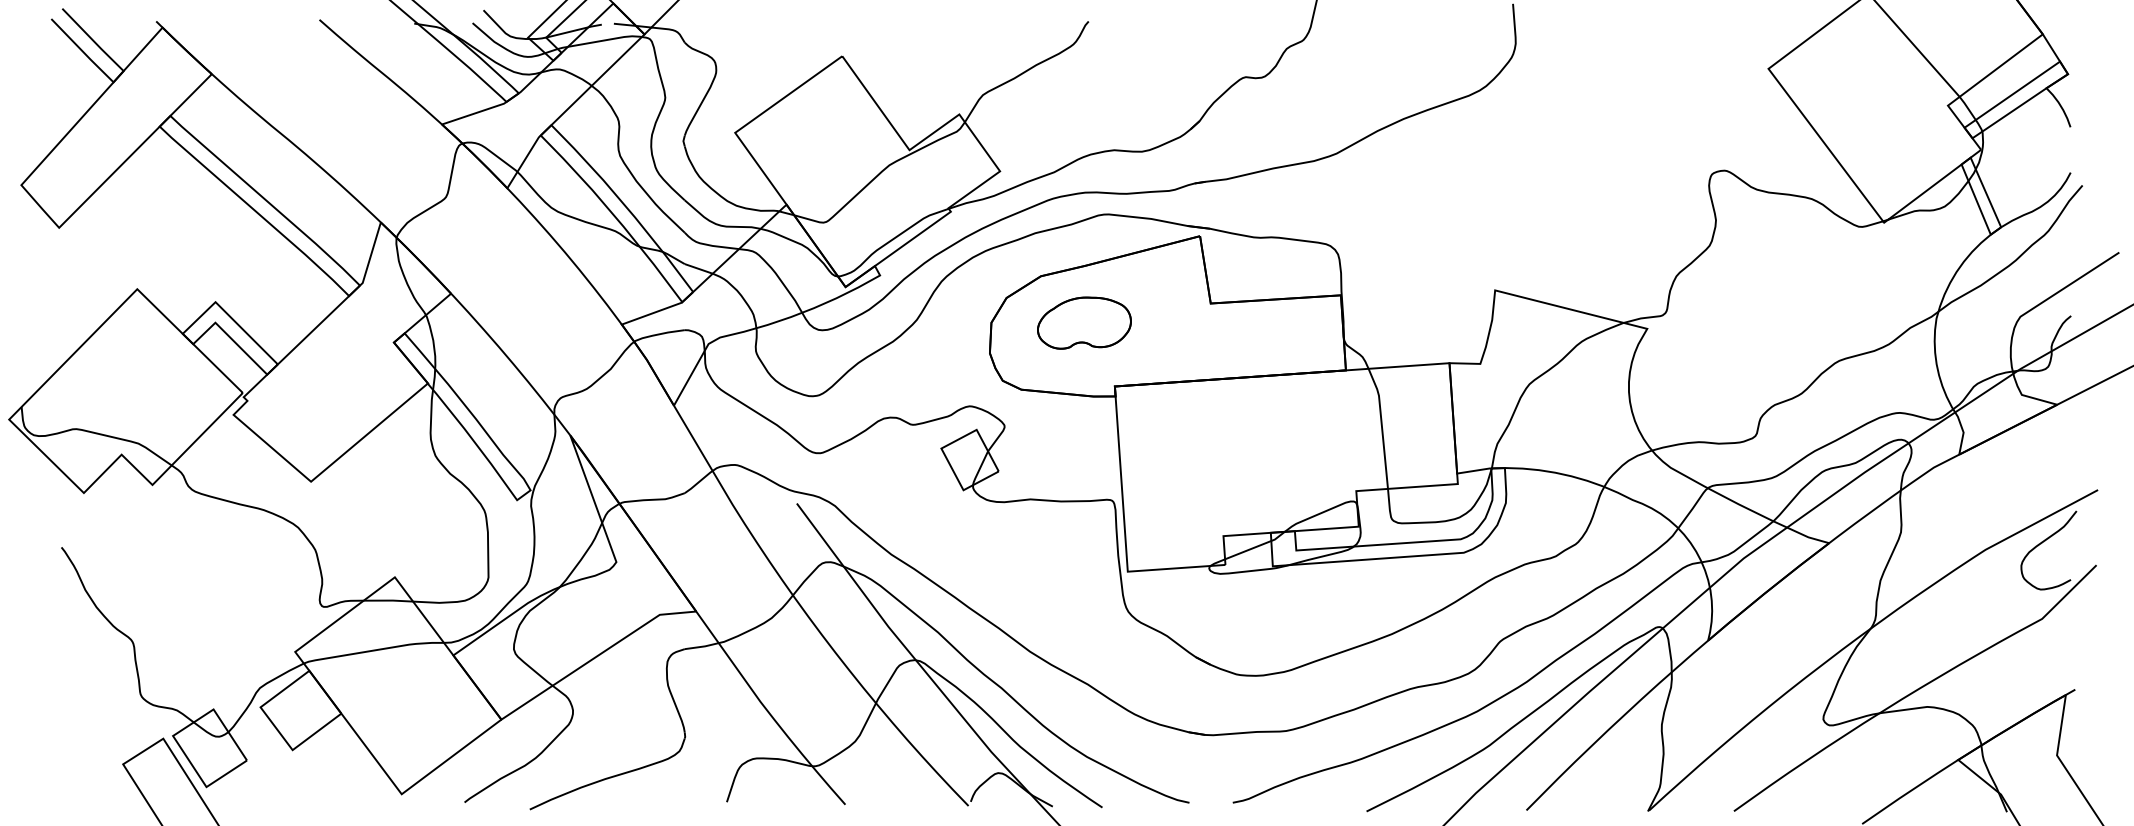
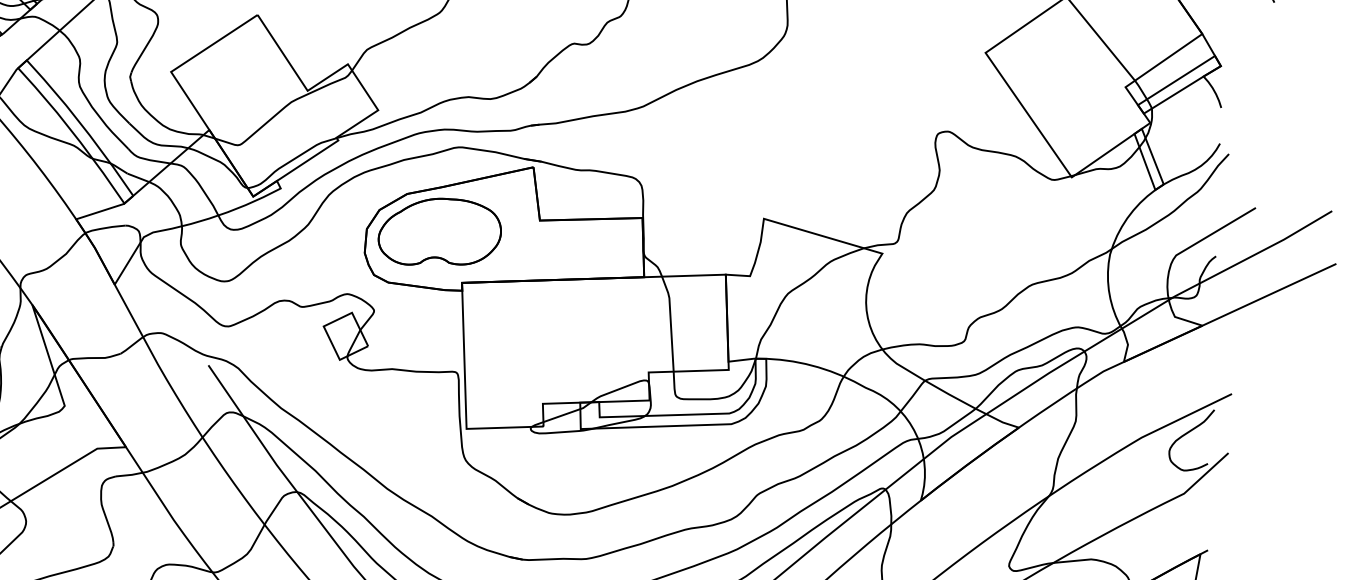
part: (1084, 322) -> (440, 231), size x1.67

